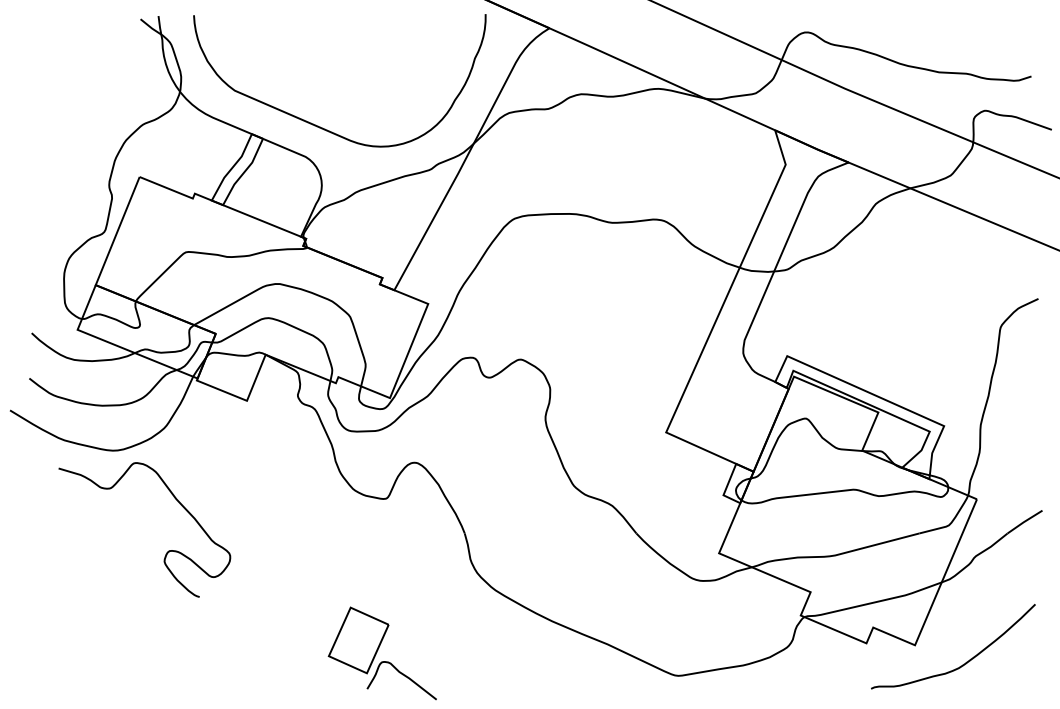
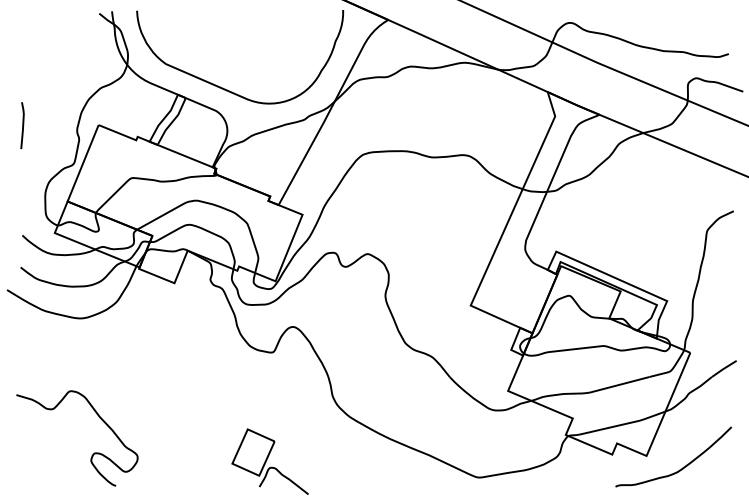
line: (31, 177) -> (22, 125), added
curve: (167, 551) -> (93, 453), moved

